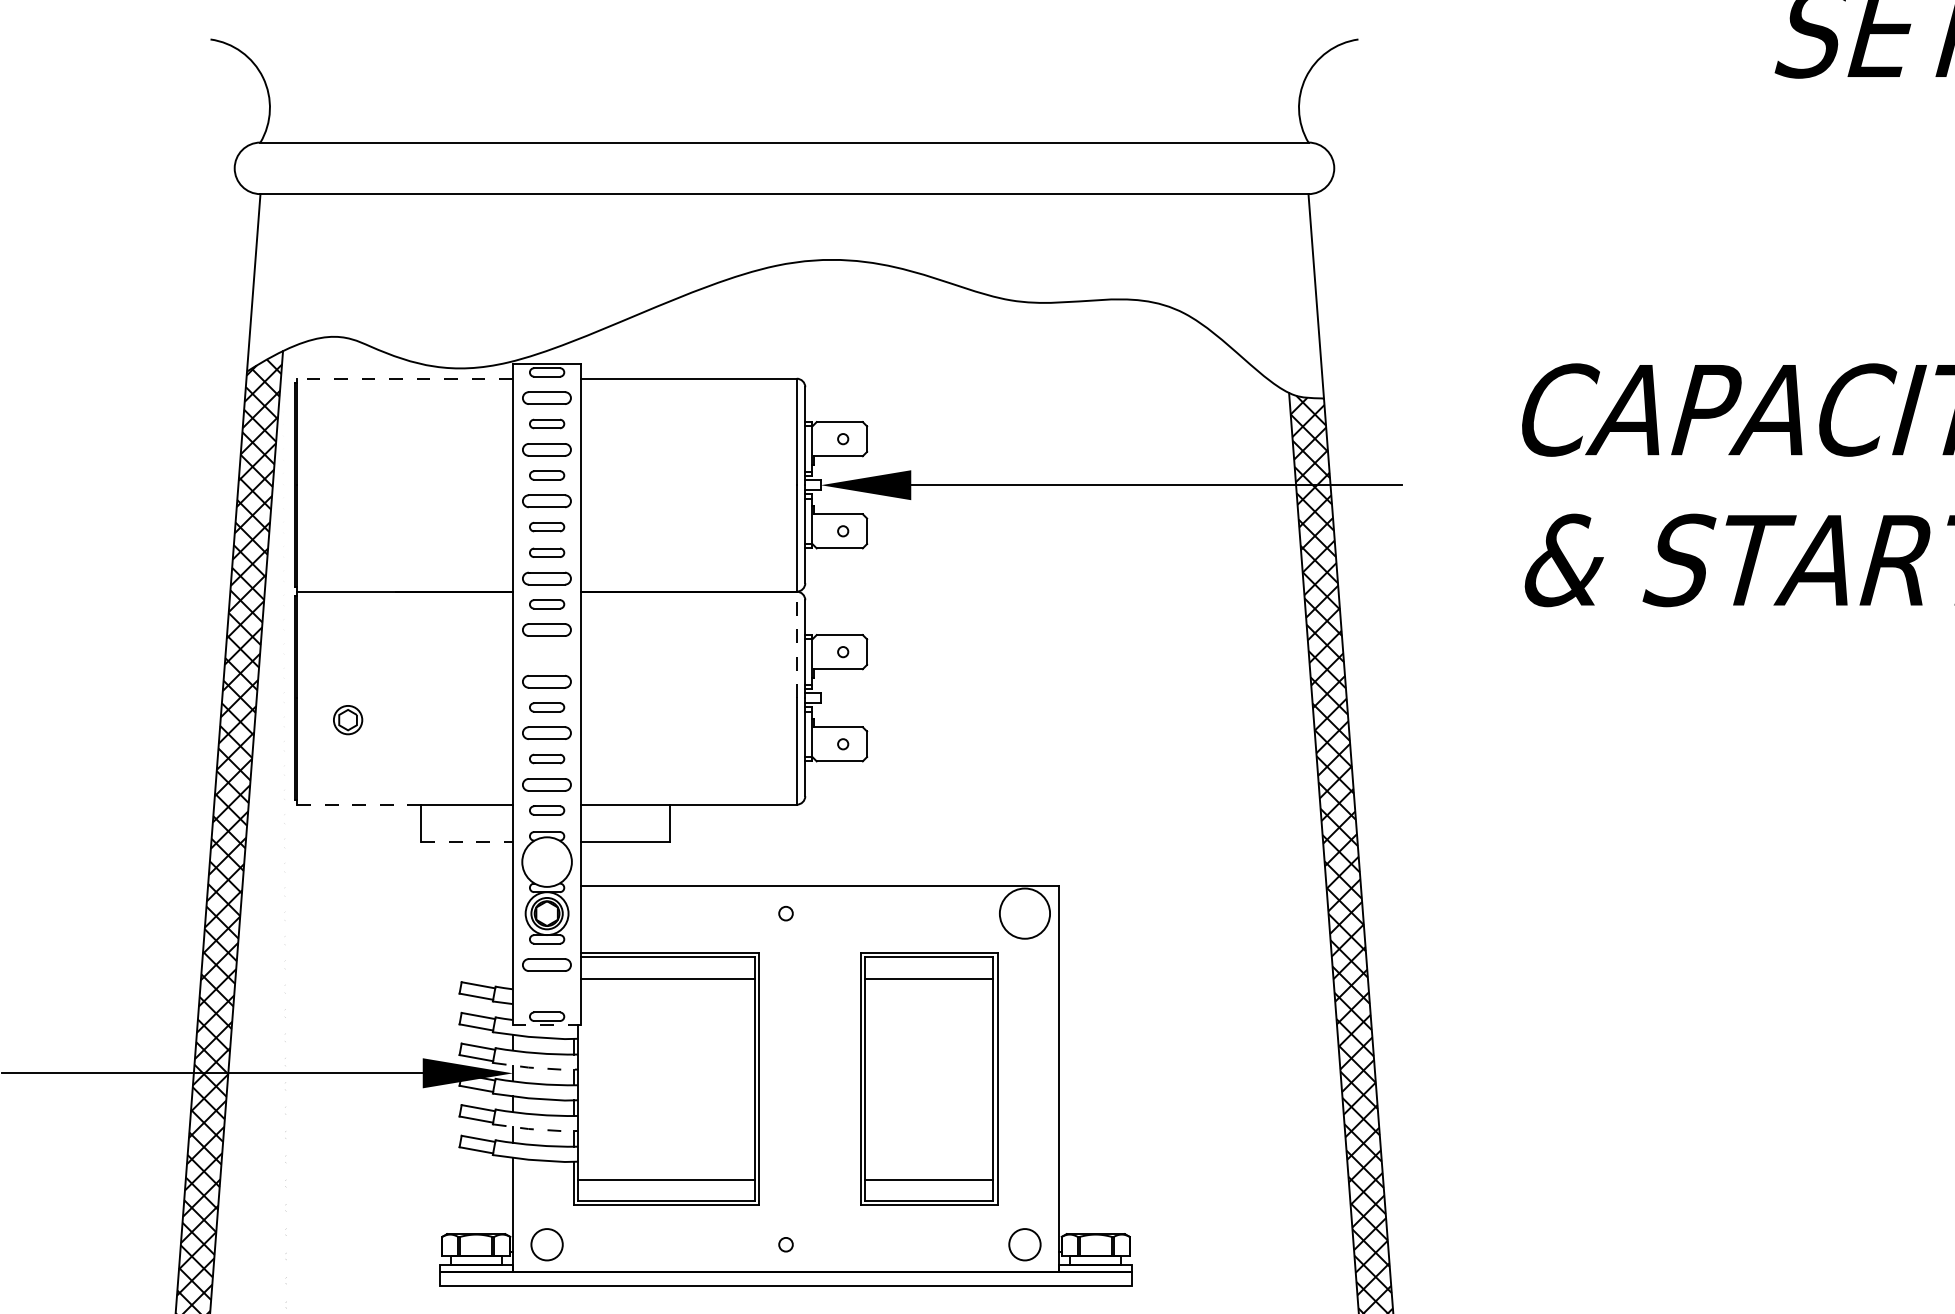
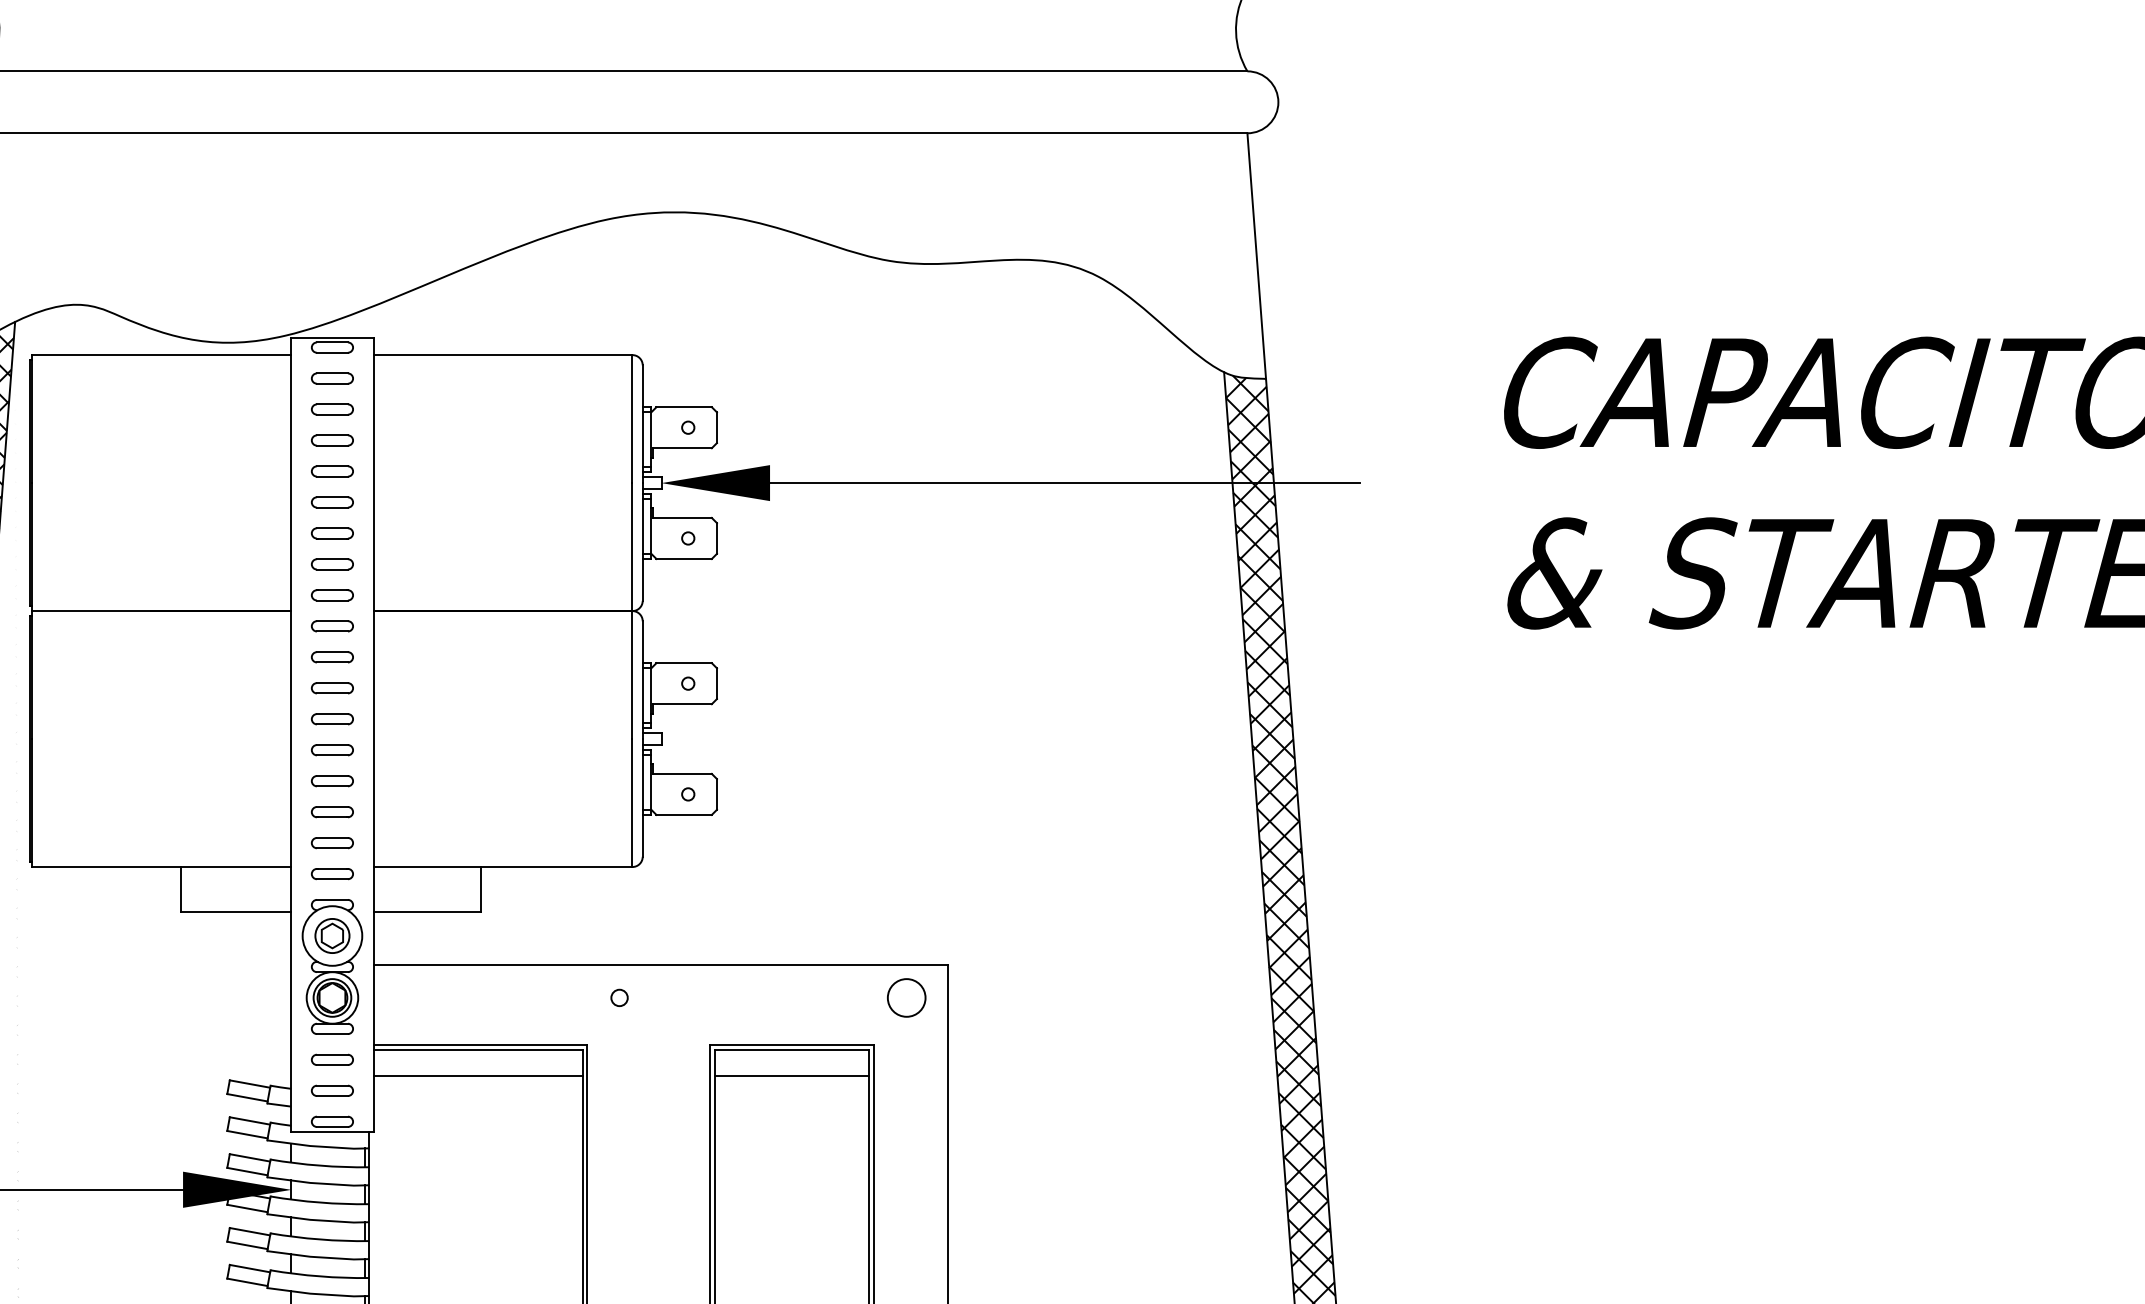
line: (405, 378) -> (162, 354), dashed -> solid
part: (547, 398) -> (332, 378), size x0.71
part: (547, 449) -> (332, 440), size x0.71
part: (547, 501) -> (332, 502), size x0.71
part: (547, 578) -> (332, 595), size x0.71
part: (547, 630) -> (332, 657), size x0.71
line: (796, 644) -> (632, 674), dashed -> solid
part: (547, 655) -> (332, 687), added
part: (547, 681) -> (332, 718), size x0.71
part: (348, 720) -> (332, 936), moved
part: (547, 733) -> (332, 781), size x0.71
part: (547, 784) -> (332, 842), size x0.71
line: (359, 804) -> (107, 866), dashed -> solid
line: (467, 842) -> (236, 912), dashed -> solid
circle: (1024, 913) -> (906, 997), size x0.62
part: (547, 965) -> (332, 1060), size x0.71
part: (547, 990) -> (332, 1090), added
line: (547, 1025) -> (332, 1132), dashed -> solid
line: (535, 1068) -> (318, 1184), dashed -> solid
line: (535, 1129) -> (318, 1257), dashed -> solid

